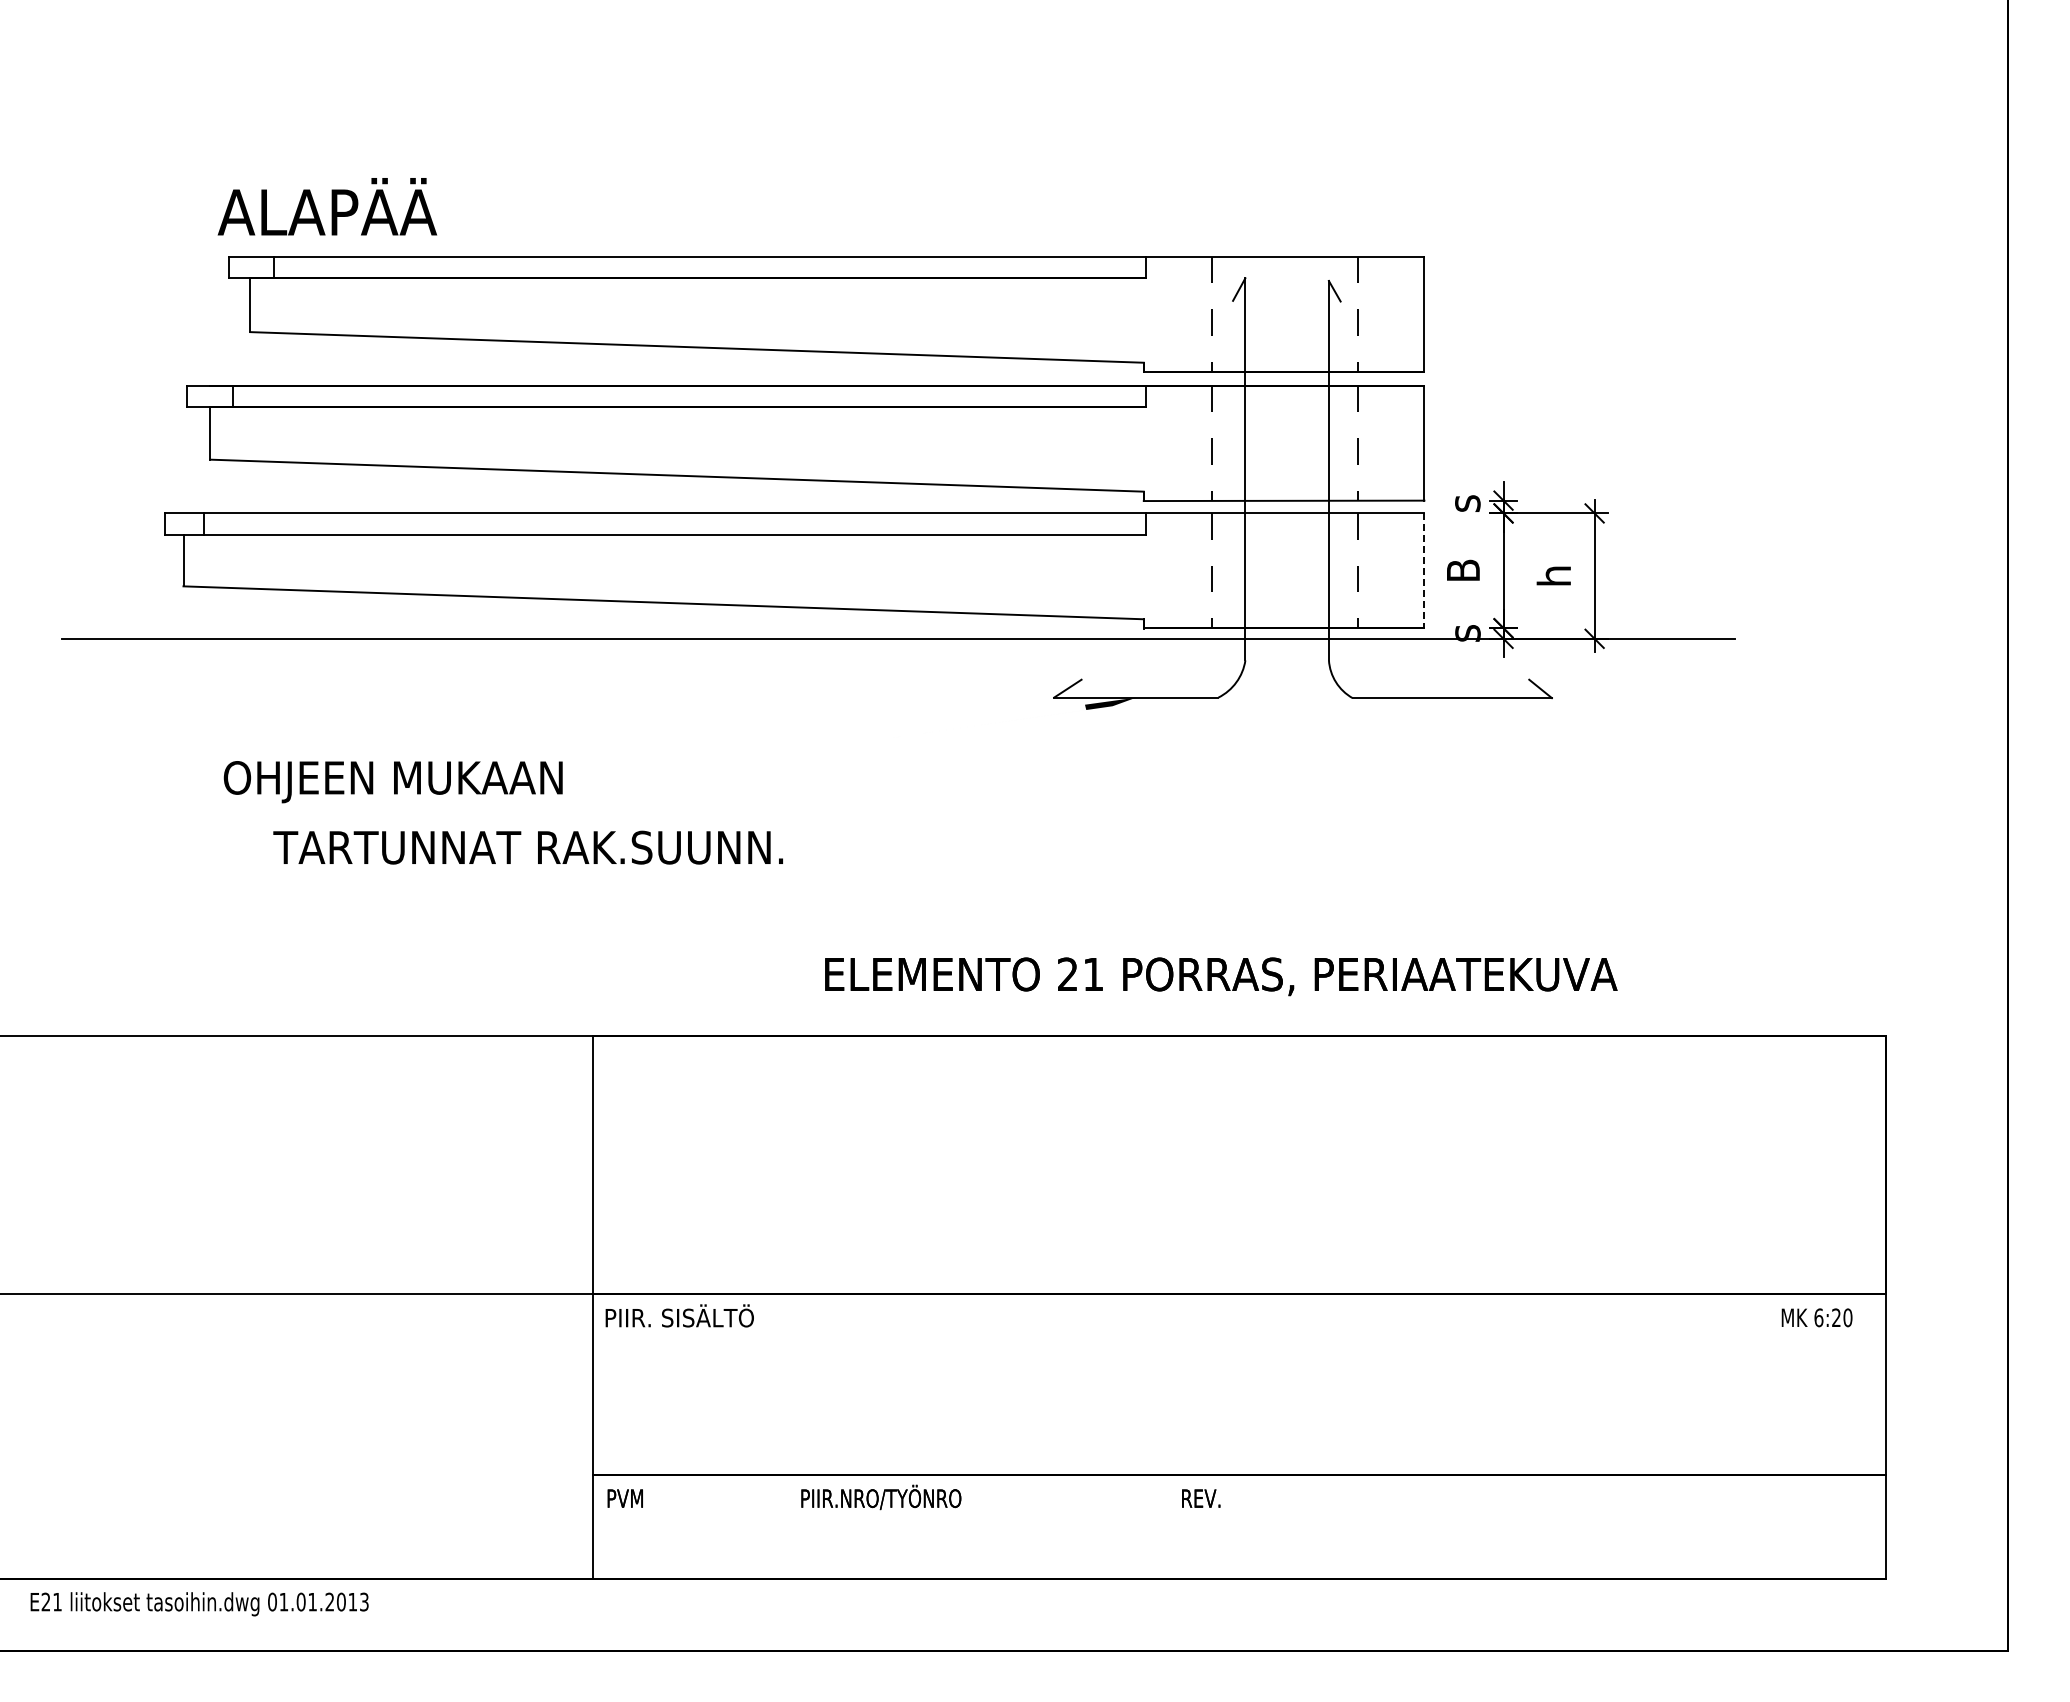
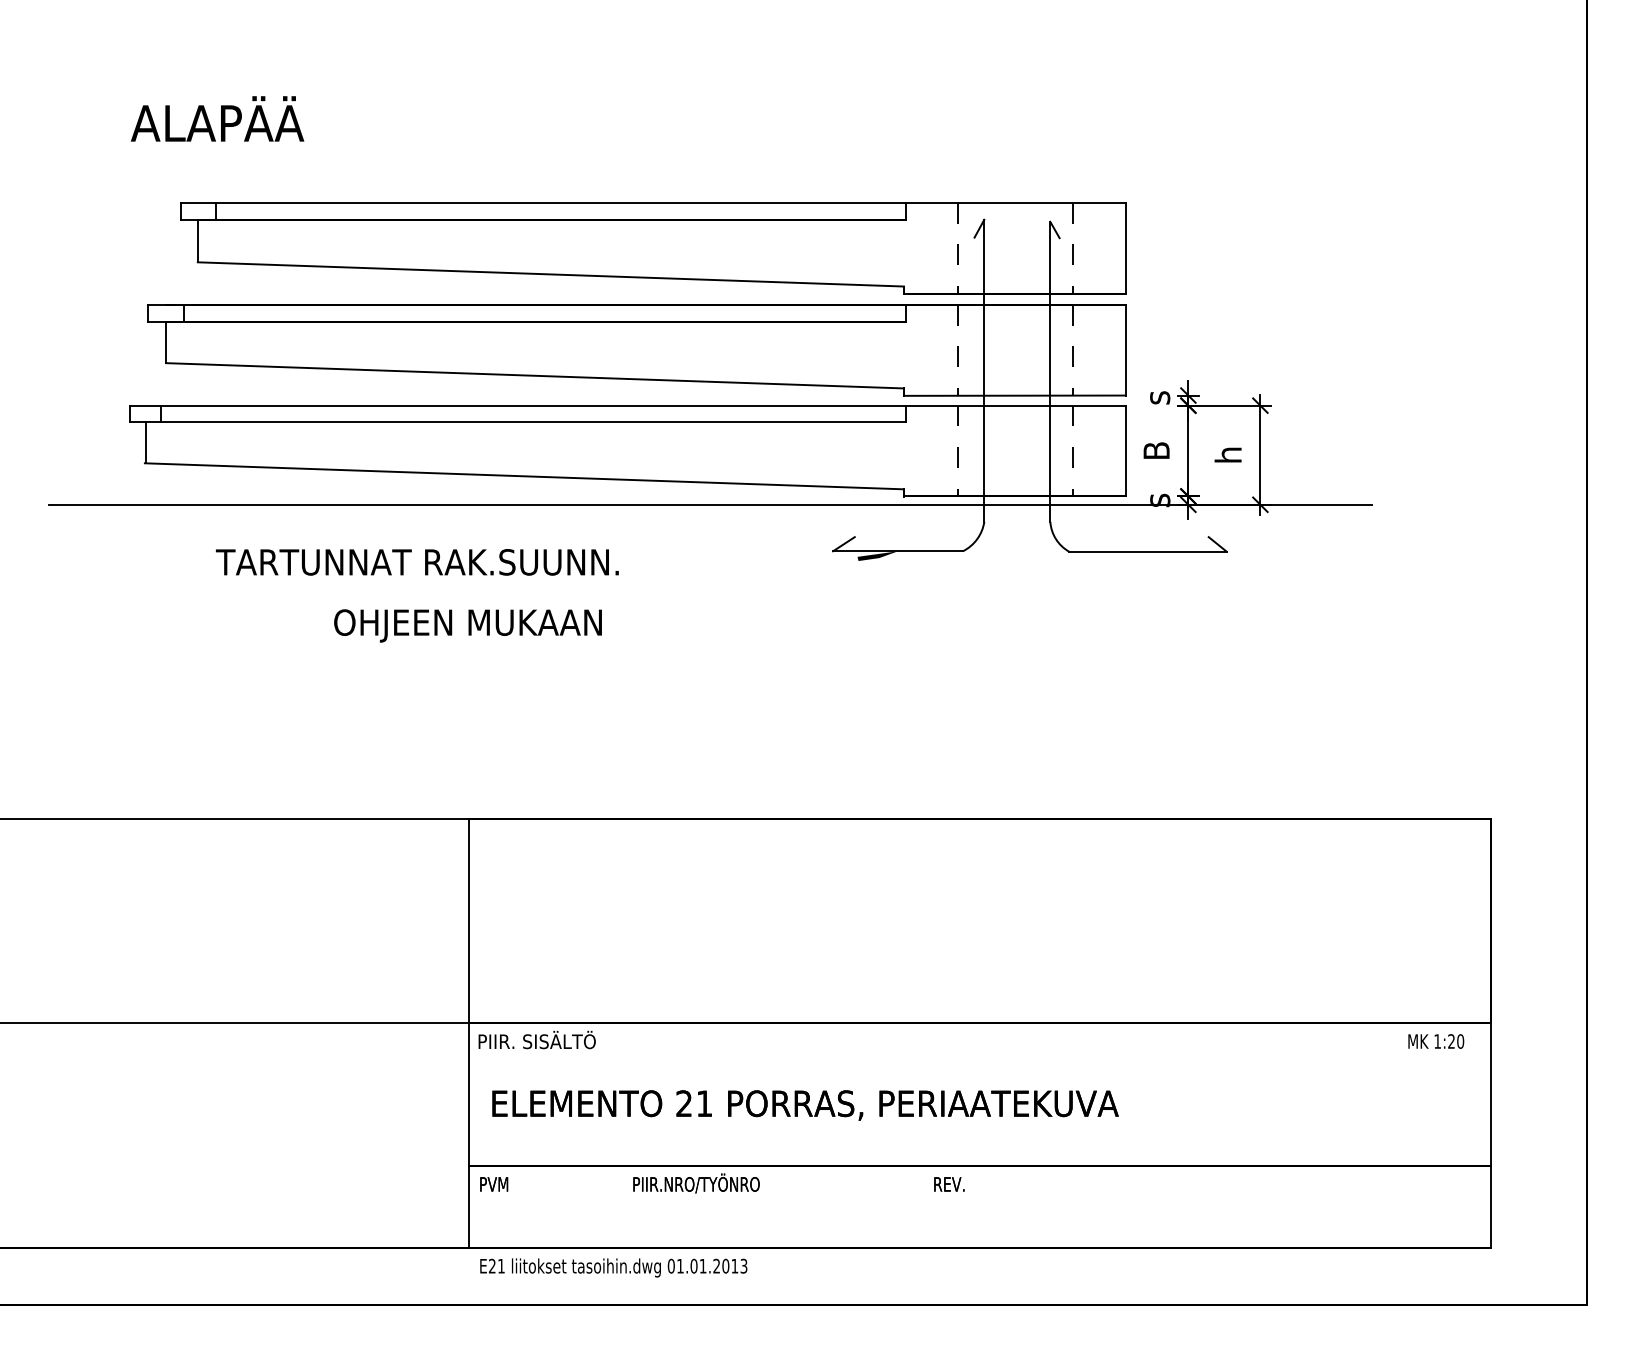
text: (327, 206) -> (217, 118), moved
line: (1424, 571) -> (1125, 451), dashed -> solid
text: (392, 782) -> (467, 626), moved
text: (527, 847) -> (416, 562), moved
text: (1221, 976) -> (805, 1105), moved
text: (1818, 1317) -> (1437, 1041), 6:20 -> 1:20
text: (199, 1604) -> (613, 1268), moved

